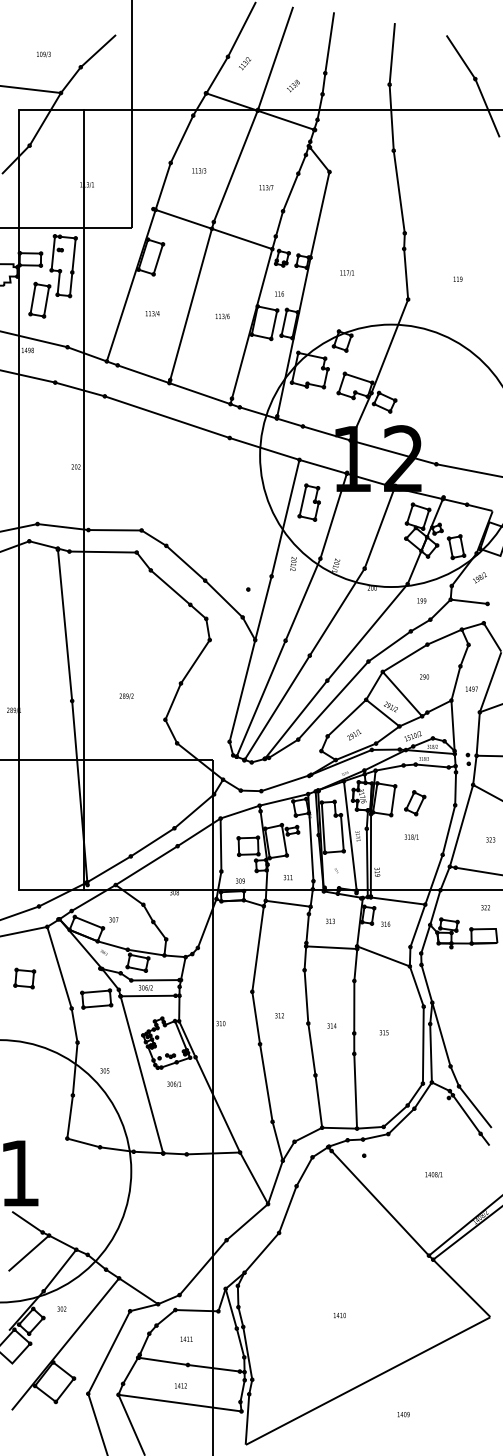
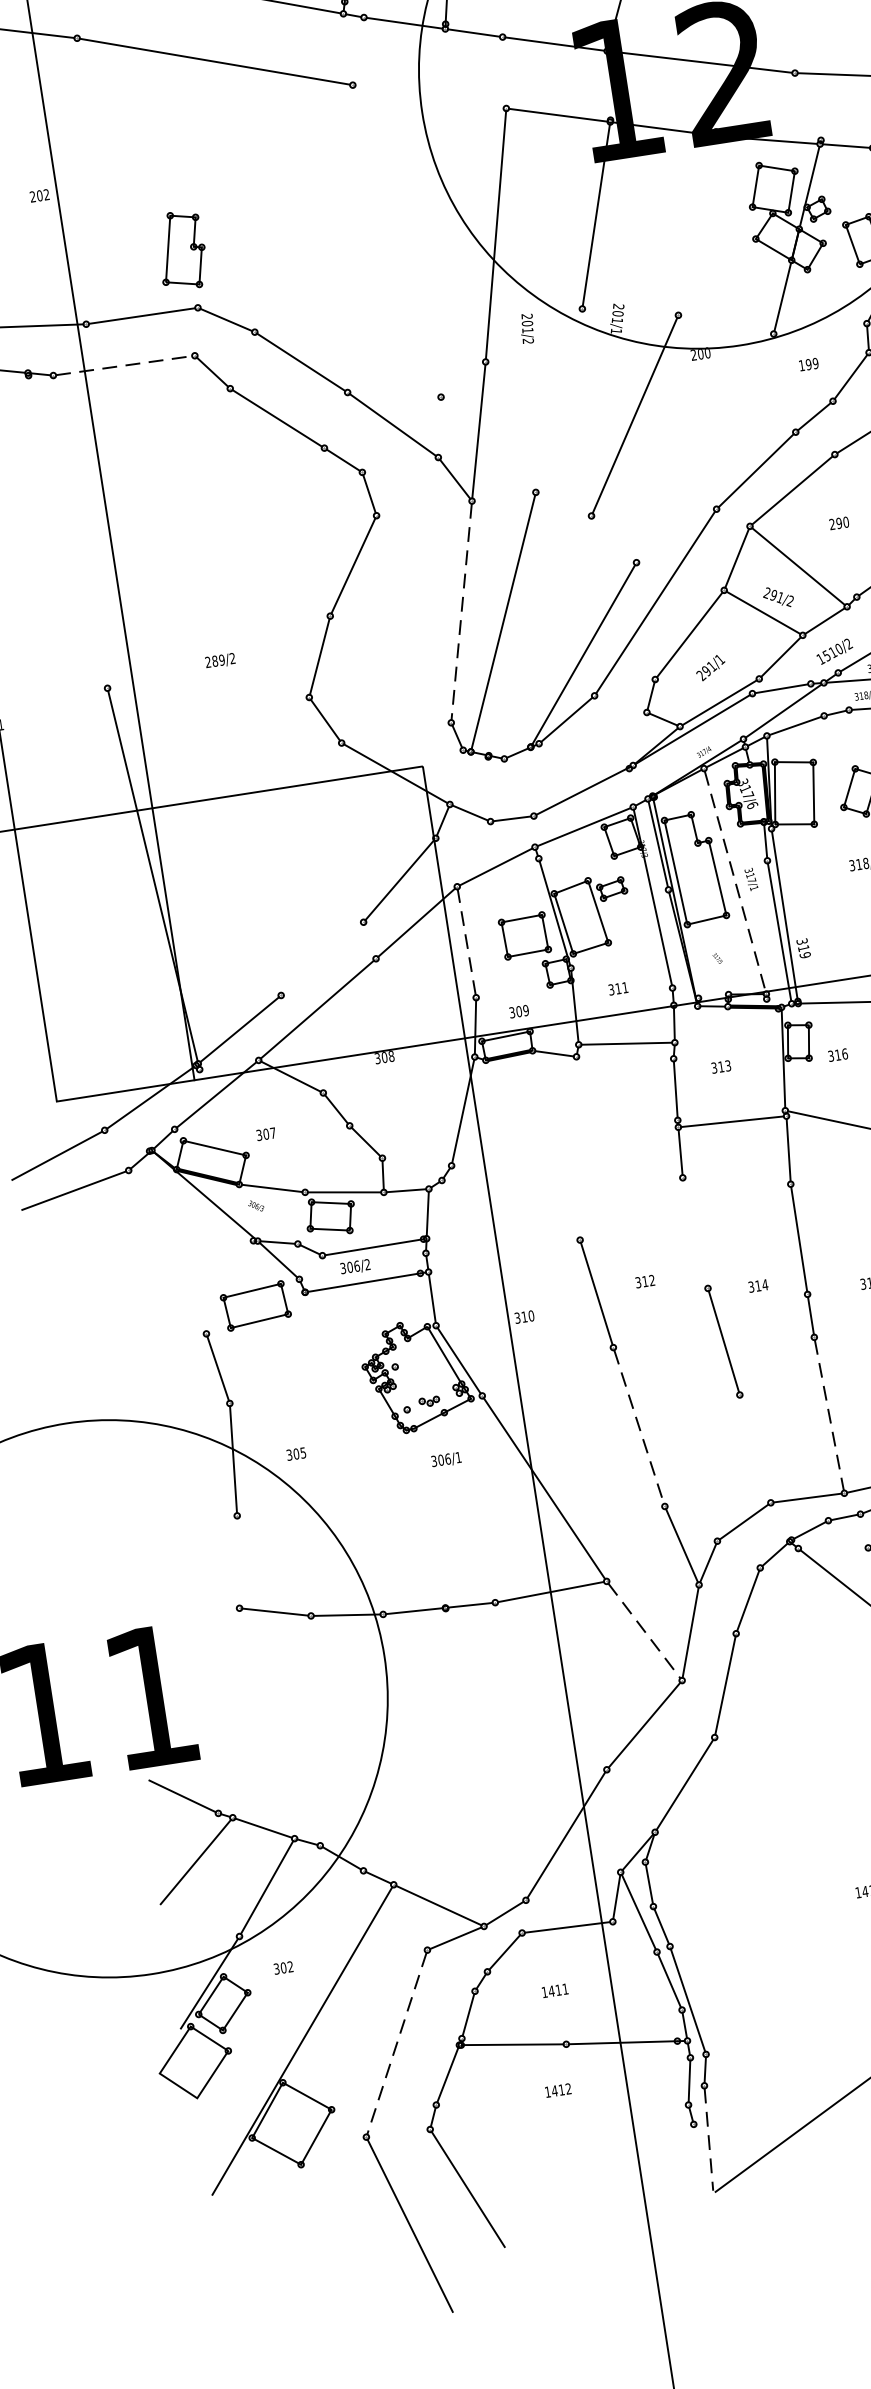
line: (264, 448) -> (429, 95), removed
part: (308, 502) -> (180, 250), moved
line: (379, 527) -> (696, 224), removed
line: (103, 552) -> (125, 366), solid -> dashed
line: (302, 599) -> (557, 400), removed
line: (64, 624) -> (66, 530), removed
line: (367, 632) -> (705, 448), removed
line: (242, 691) -> (461, 613), solid -> dashed
line: (277, 707) -> (540, 635), removed
line: (350, 836) -> (735, 882), solid -> dashed
line: (152, 842) -> (322, 959), removed
line: (221, 844) -> (467, 940), solid -> dashed
line: (257, 948) -> (576, 1147), removed
line: (59, 967) -> (167, 1251), removed
part: (24, 978) -> (97, 1286), removed
line: (306, 996) -> (695, 1232), removed
line: (141, 1074) -> (374, 1449), removed
line: (266, 1083) -> (639, 1427), solid -> dashed
line: (355, 1091) -> (829, 1415), solid -> dashed
line: (318, 1101) -> (754, 1448), removed
line: (69, 1116) -> (236, 1561), removed
line: (254, 1178) -> (645, 1631), solid -> dashed
line: (109, 1352) -> (397, 2043), solid -> dashed
line: (179, 1403) -> (561, 2127), removed
line: (247, 1420) -> (709, 2141), solid -> dashed

